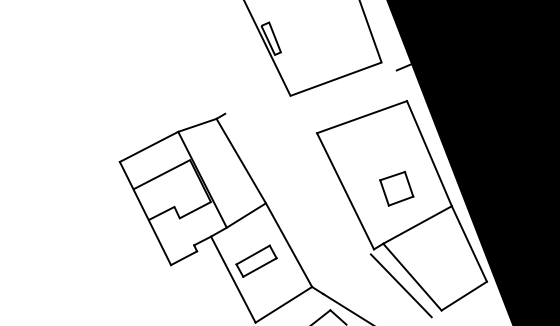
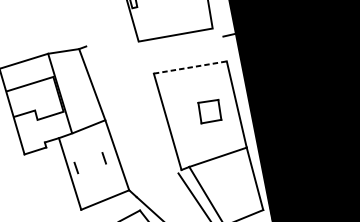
line: (362, 117) -> (190, 67), solid -> dashed
part: (396, 188) -> (209, 111), moved
line: (252, 254) -> (88, 157), removed
line: (259, 267) -> (91, 168), removed

